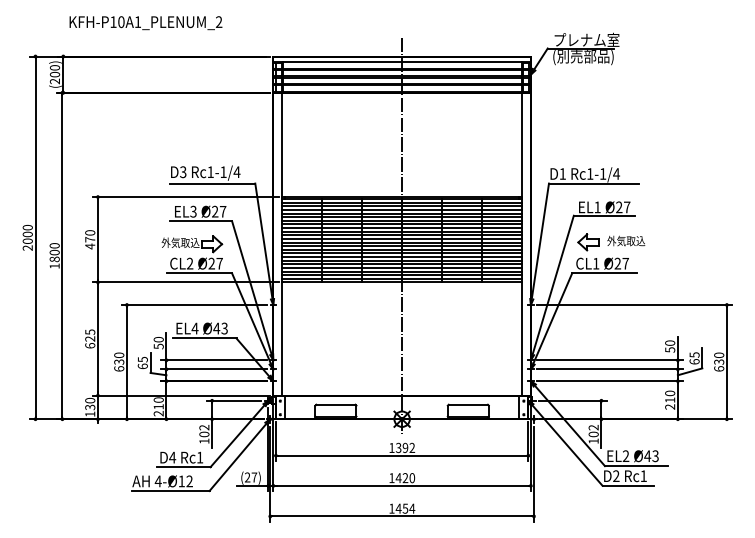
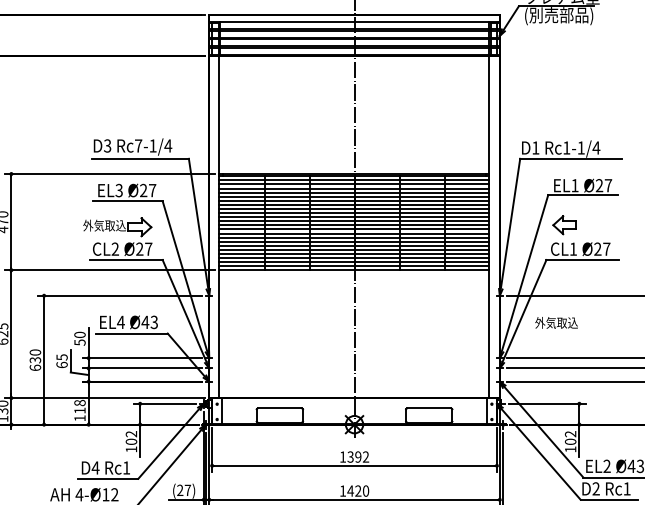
text: (210, 171) -> (138, 145), Rc1-1/4 -> Rc7-1/4
text: (626, 240) -> (556, 322), moved
text: (158, 406) -> (79, 410), 210 -> 118

